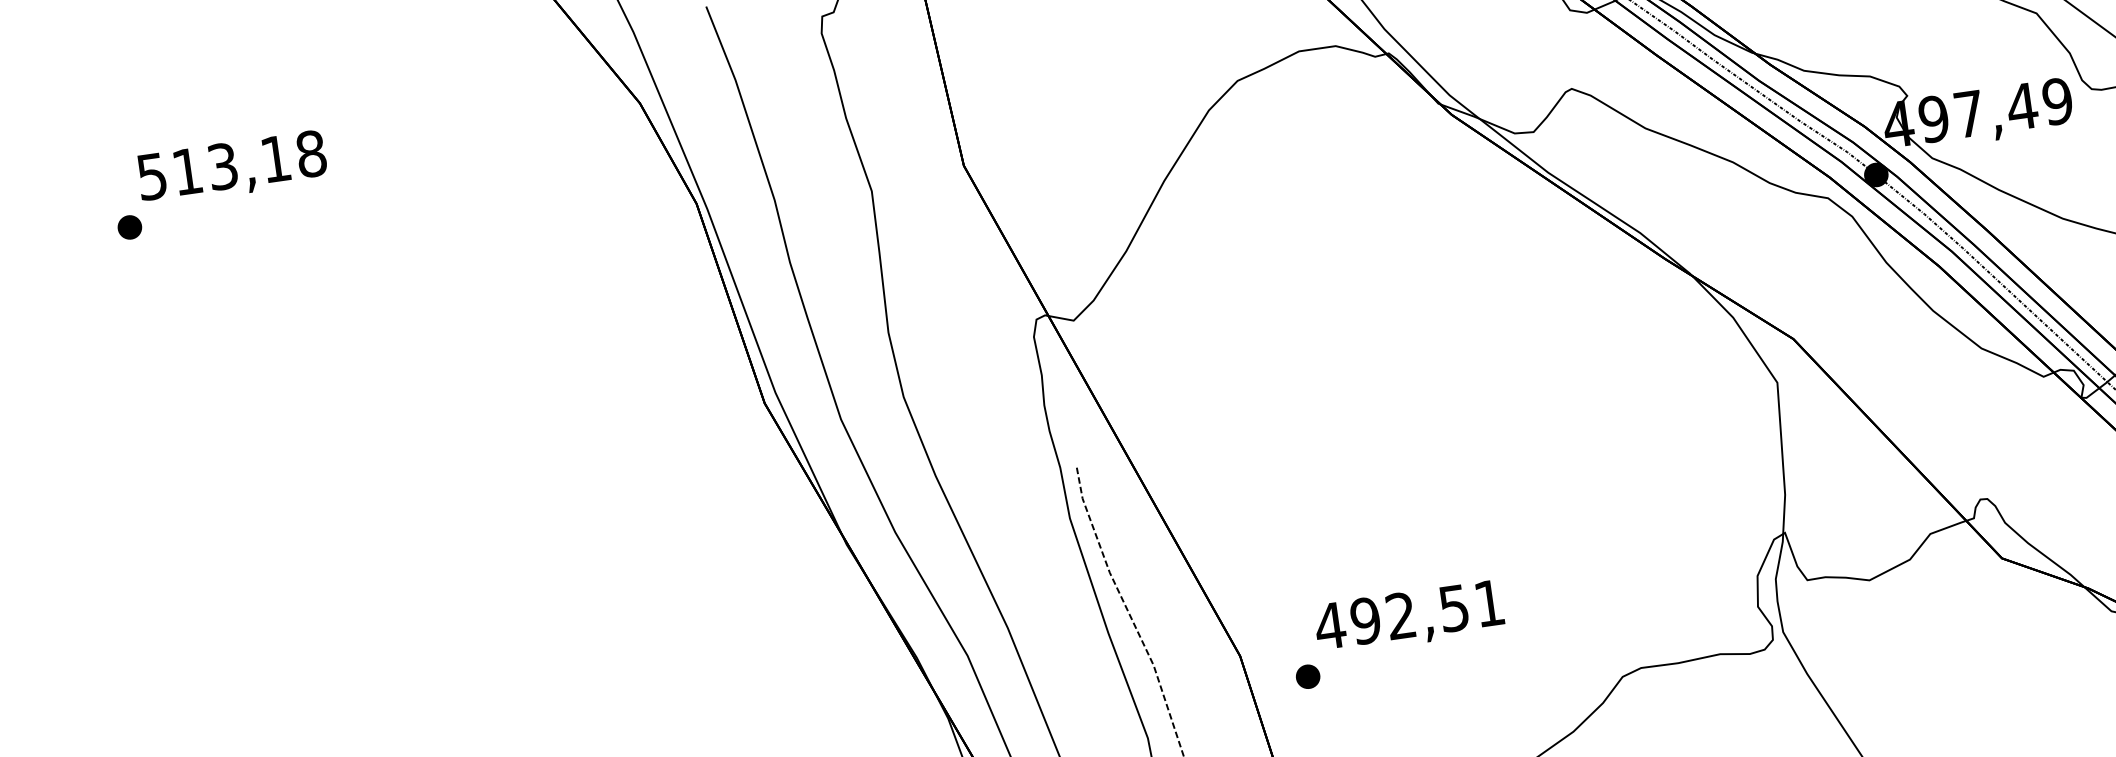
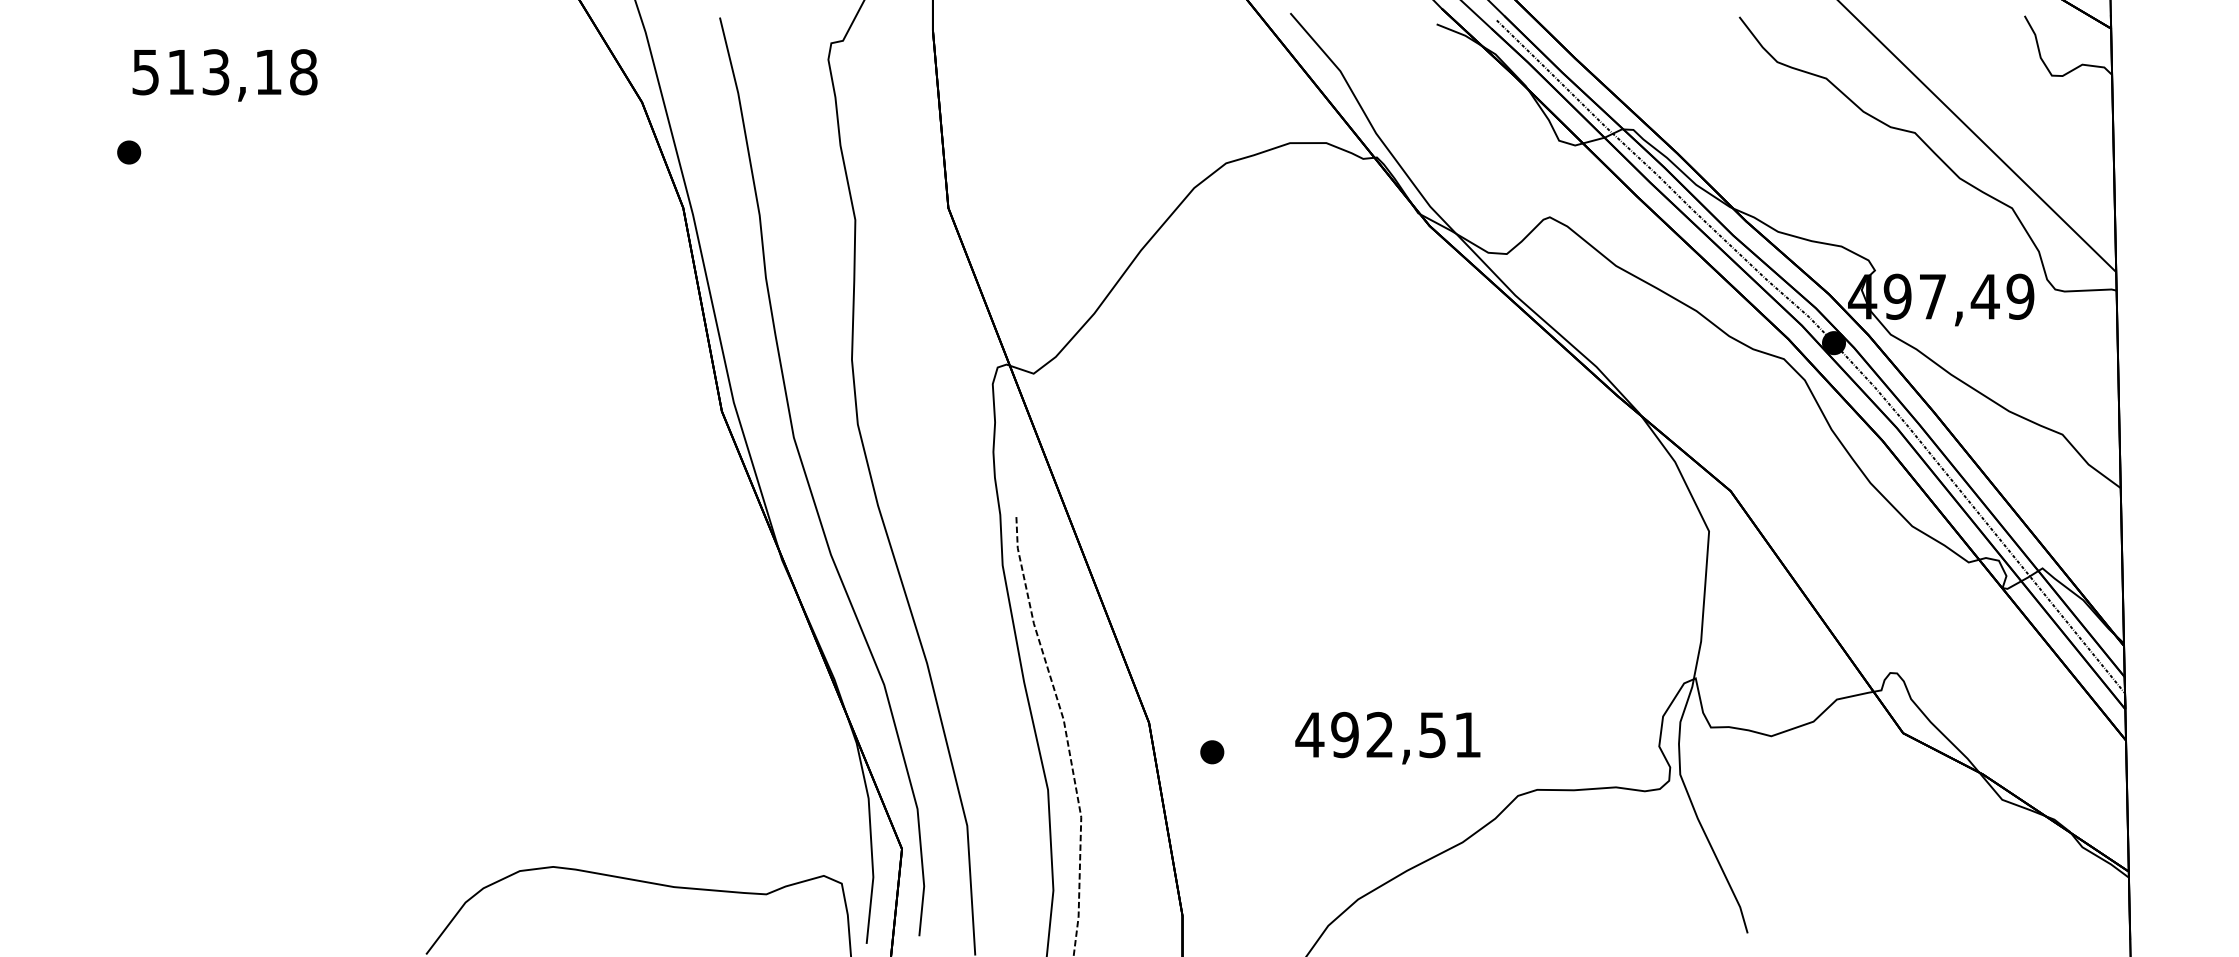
text: (231, 168) -> (224, 75), moved
text: (1409, 618) -> (1387, 738), moved

